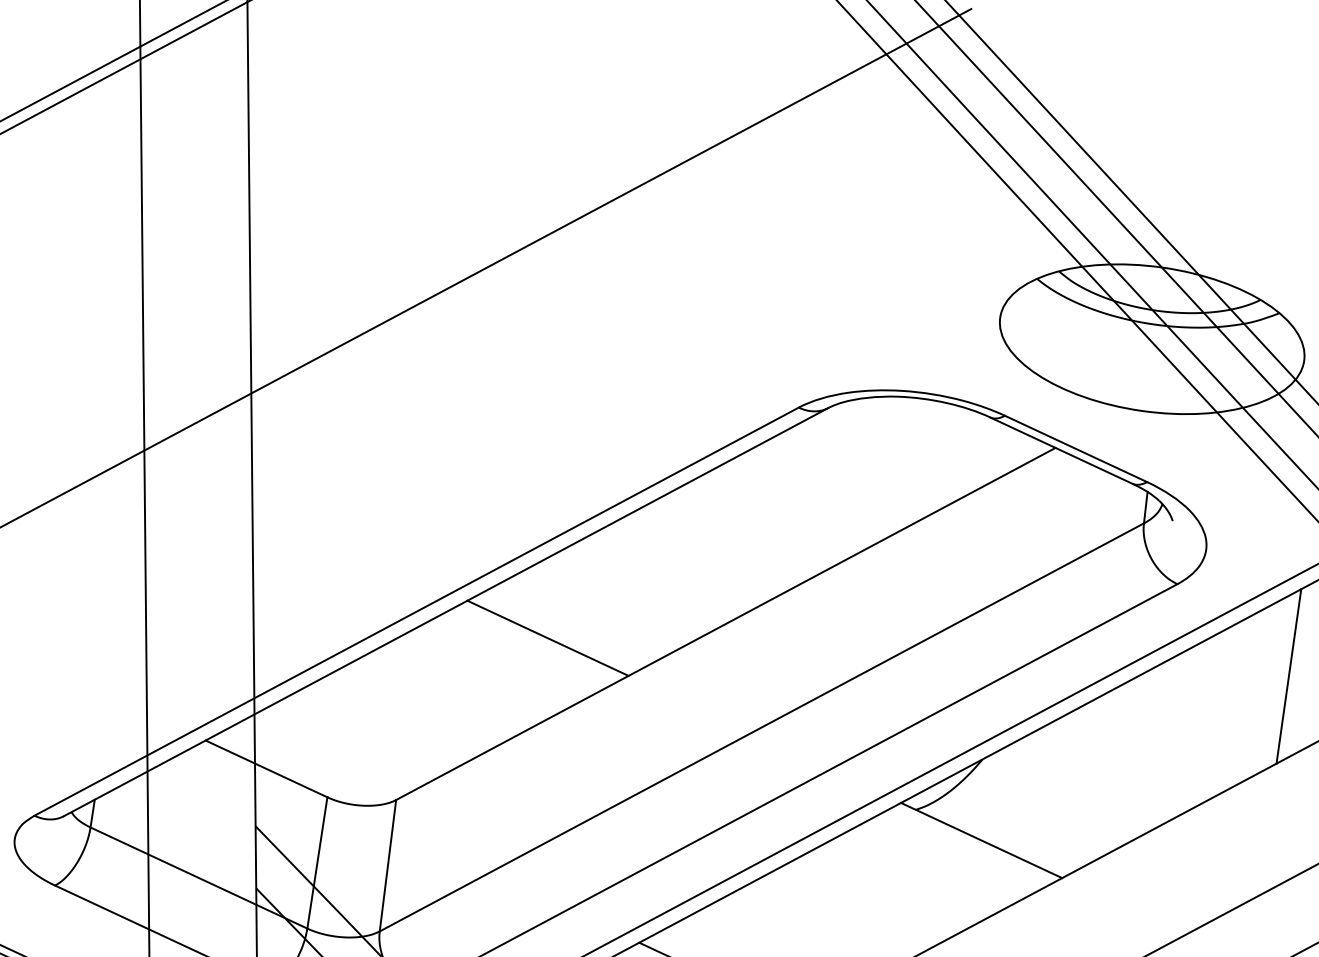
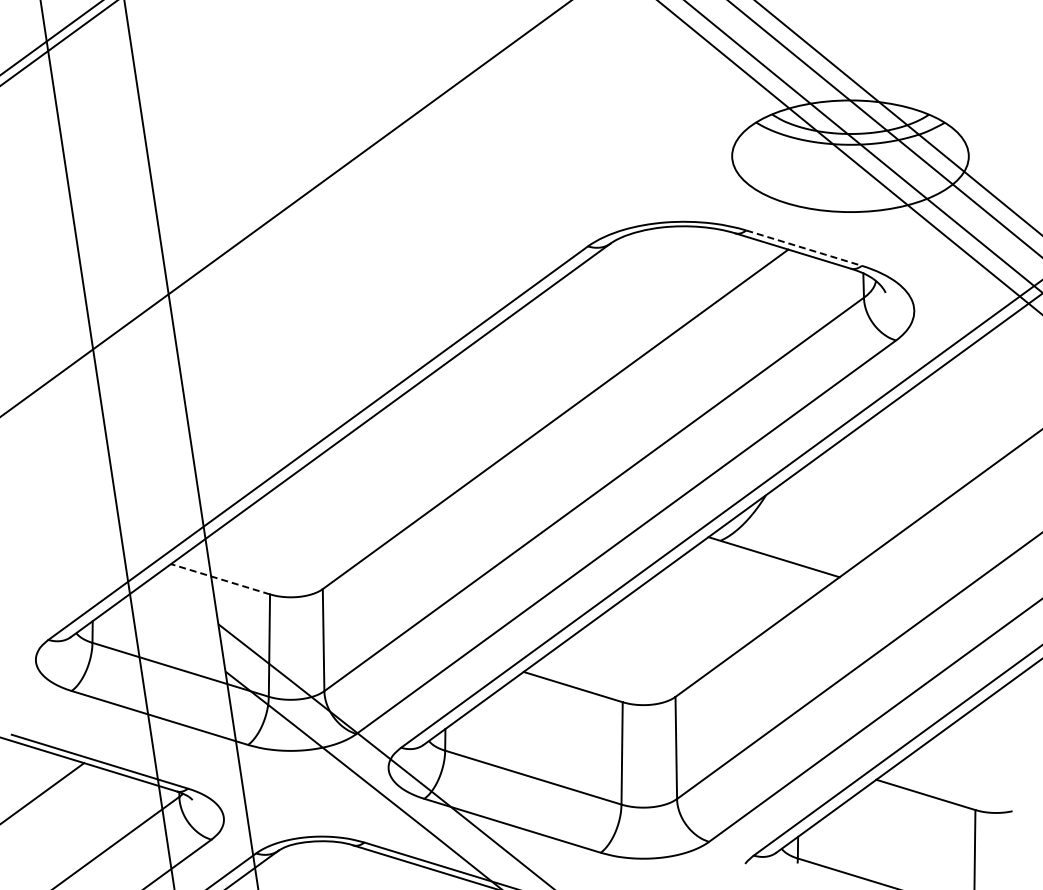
line: (1076, 449) -> (804, 248), solid -> dashed
line: (546, 638) -> (420, 449), removed
line: (1288, 675) -> (990, 398), removed
line: (266, 769) -> (220, 579), solid -> dashed

